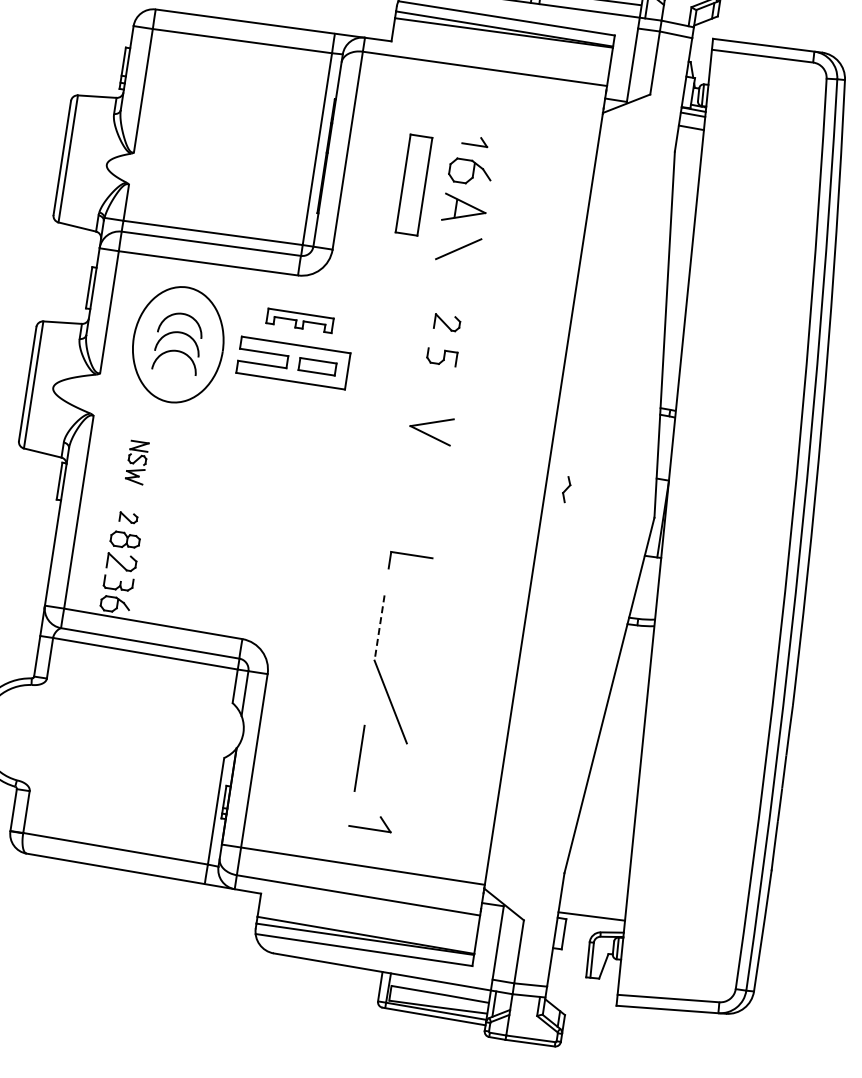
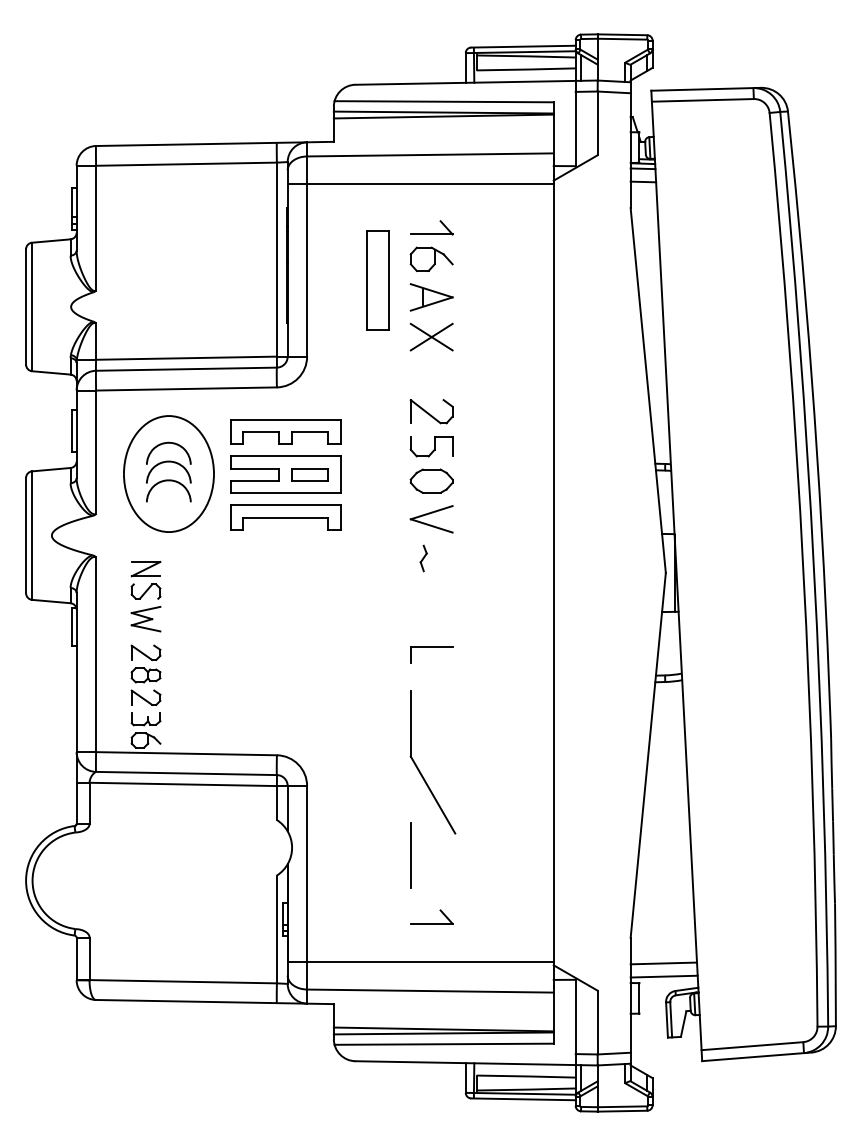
line: (470, 96) -> (420, 184), added
part: (475, 140) -> (431, 227), size x1.67
line: (458, 248) -> (431, 336), added
part: (299, 320) -> (285, 431), size x1.67
part: (447, 322) -> (431, 411), size x1.67
part: (441, 357) -> (431, 446), size x1.43
part: (436, 390) -> (431, 480), added
part: (286, 405) -> (285, 517), added
part: (136, 462) -> (145, 596), size x1.67
part: (566, 489) -> (423, 558), moved
part: (128, 517) -> (145, 652), size x1.67
line: (379, 627) -> (410, 723), dashed -> solid
line: (593, 903) -> (663, 963), added

